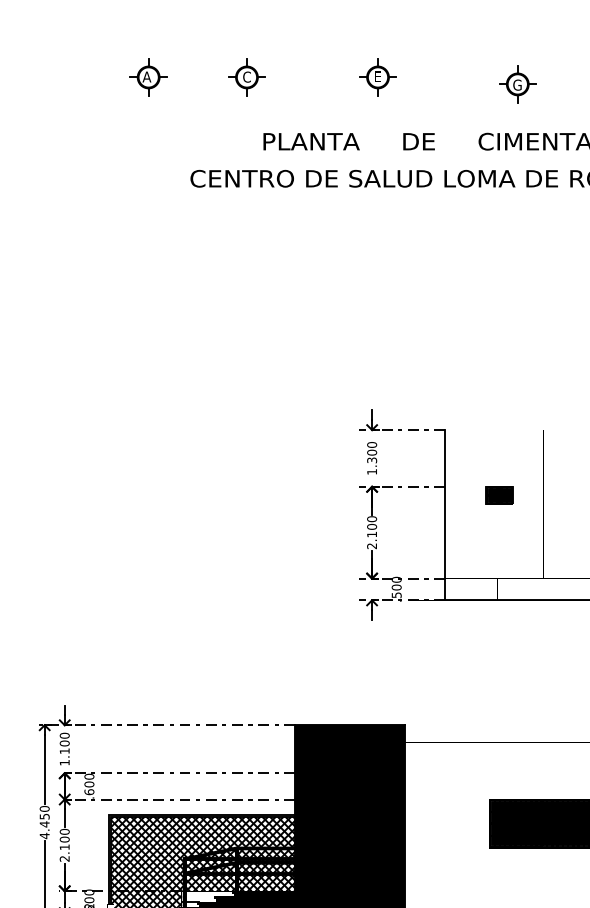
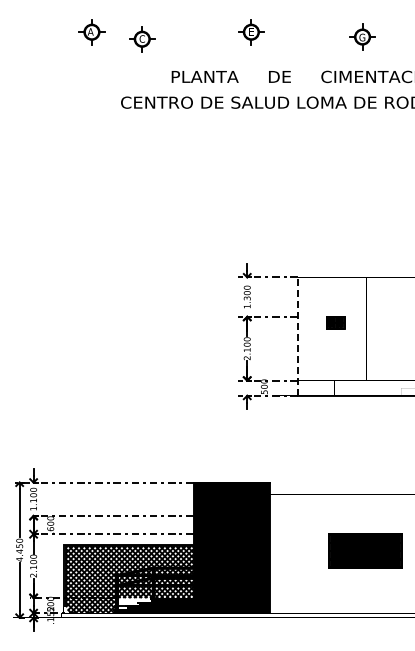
part: (247, 77) -> (142, 39), moved
part: (517, 83) -> (362, 36), moved
line: (444, 515) -> (297, 336), solid -> dashed

